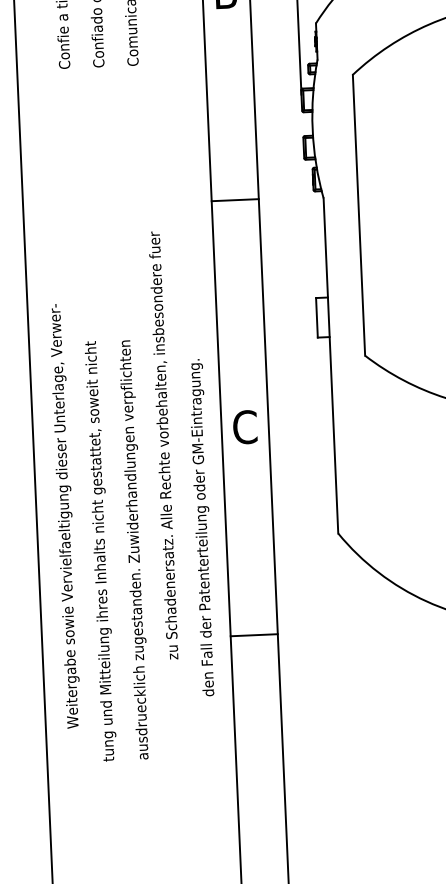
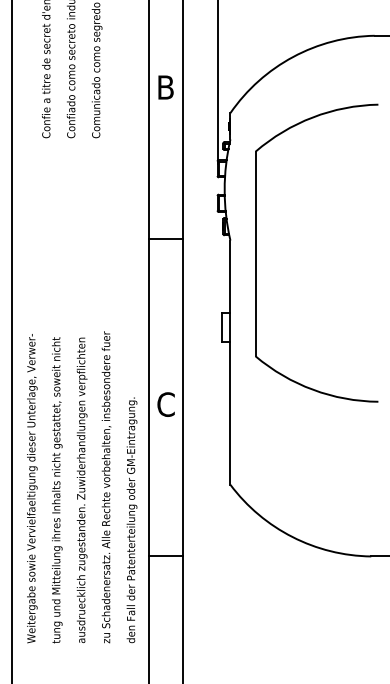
text: (164, 445) -> (106, 487), moved
text: (65, 516) -> (32, 488), moved
text: (201, 527) -> (131, 520), moved

